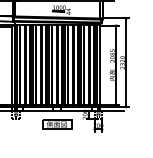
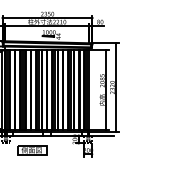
part: (57, 124) -> (32, 150), moved

